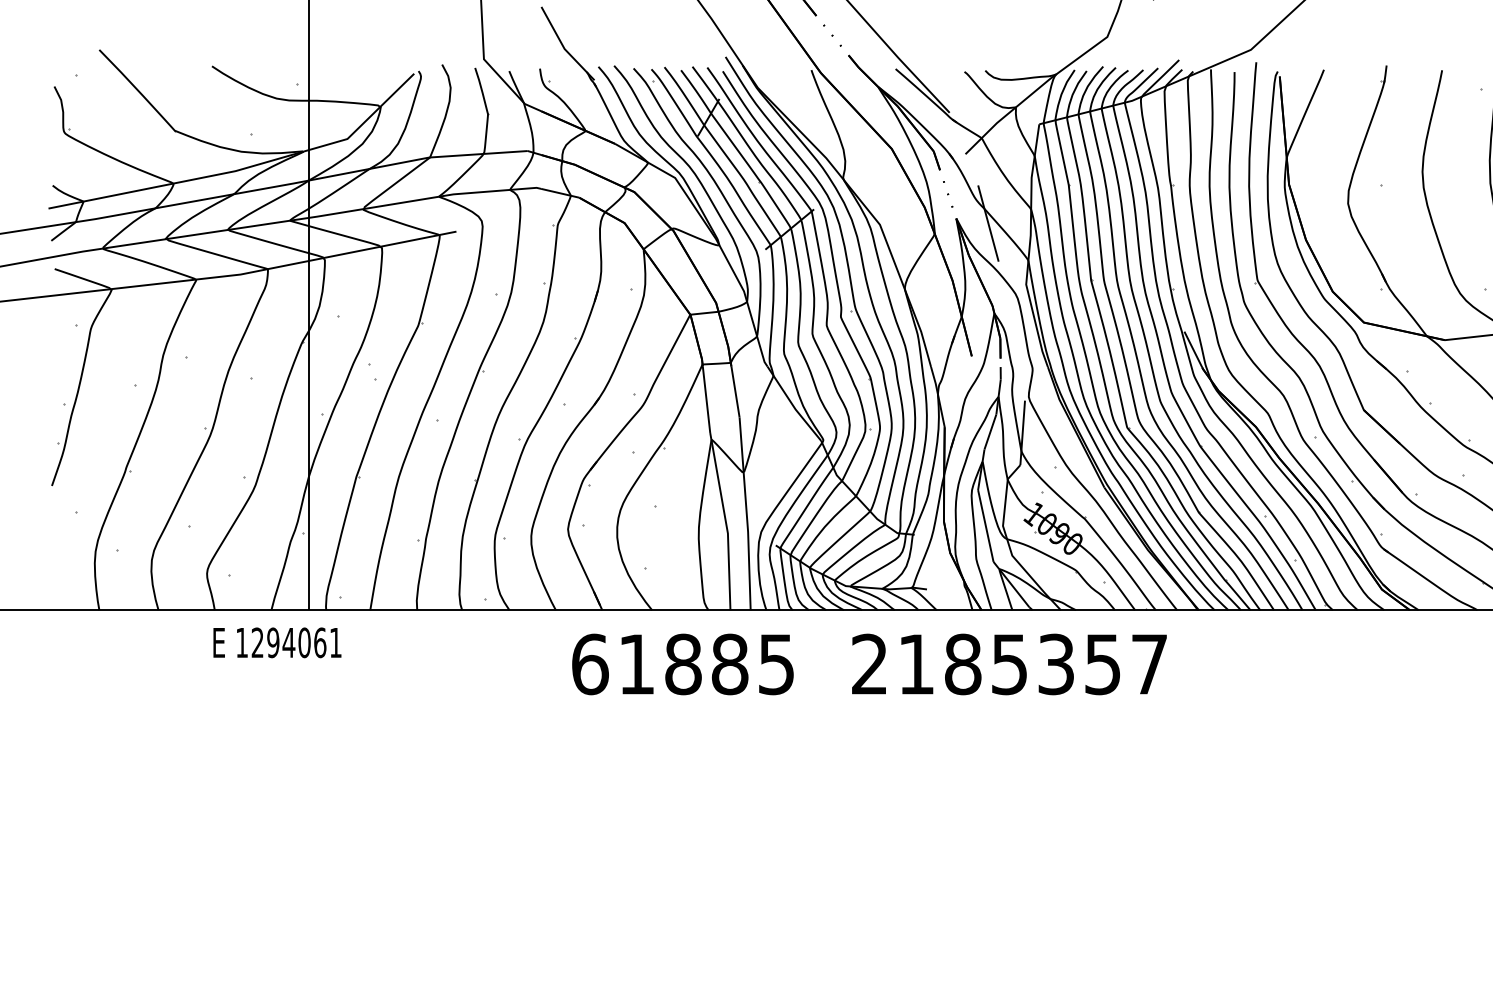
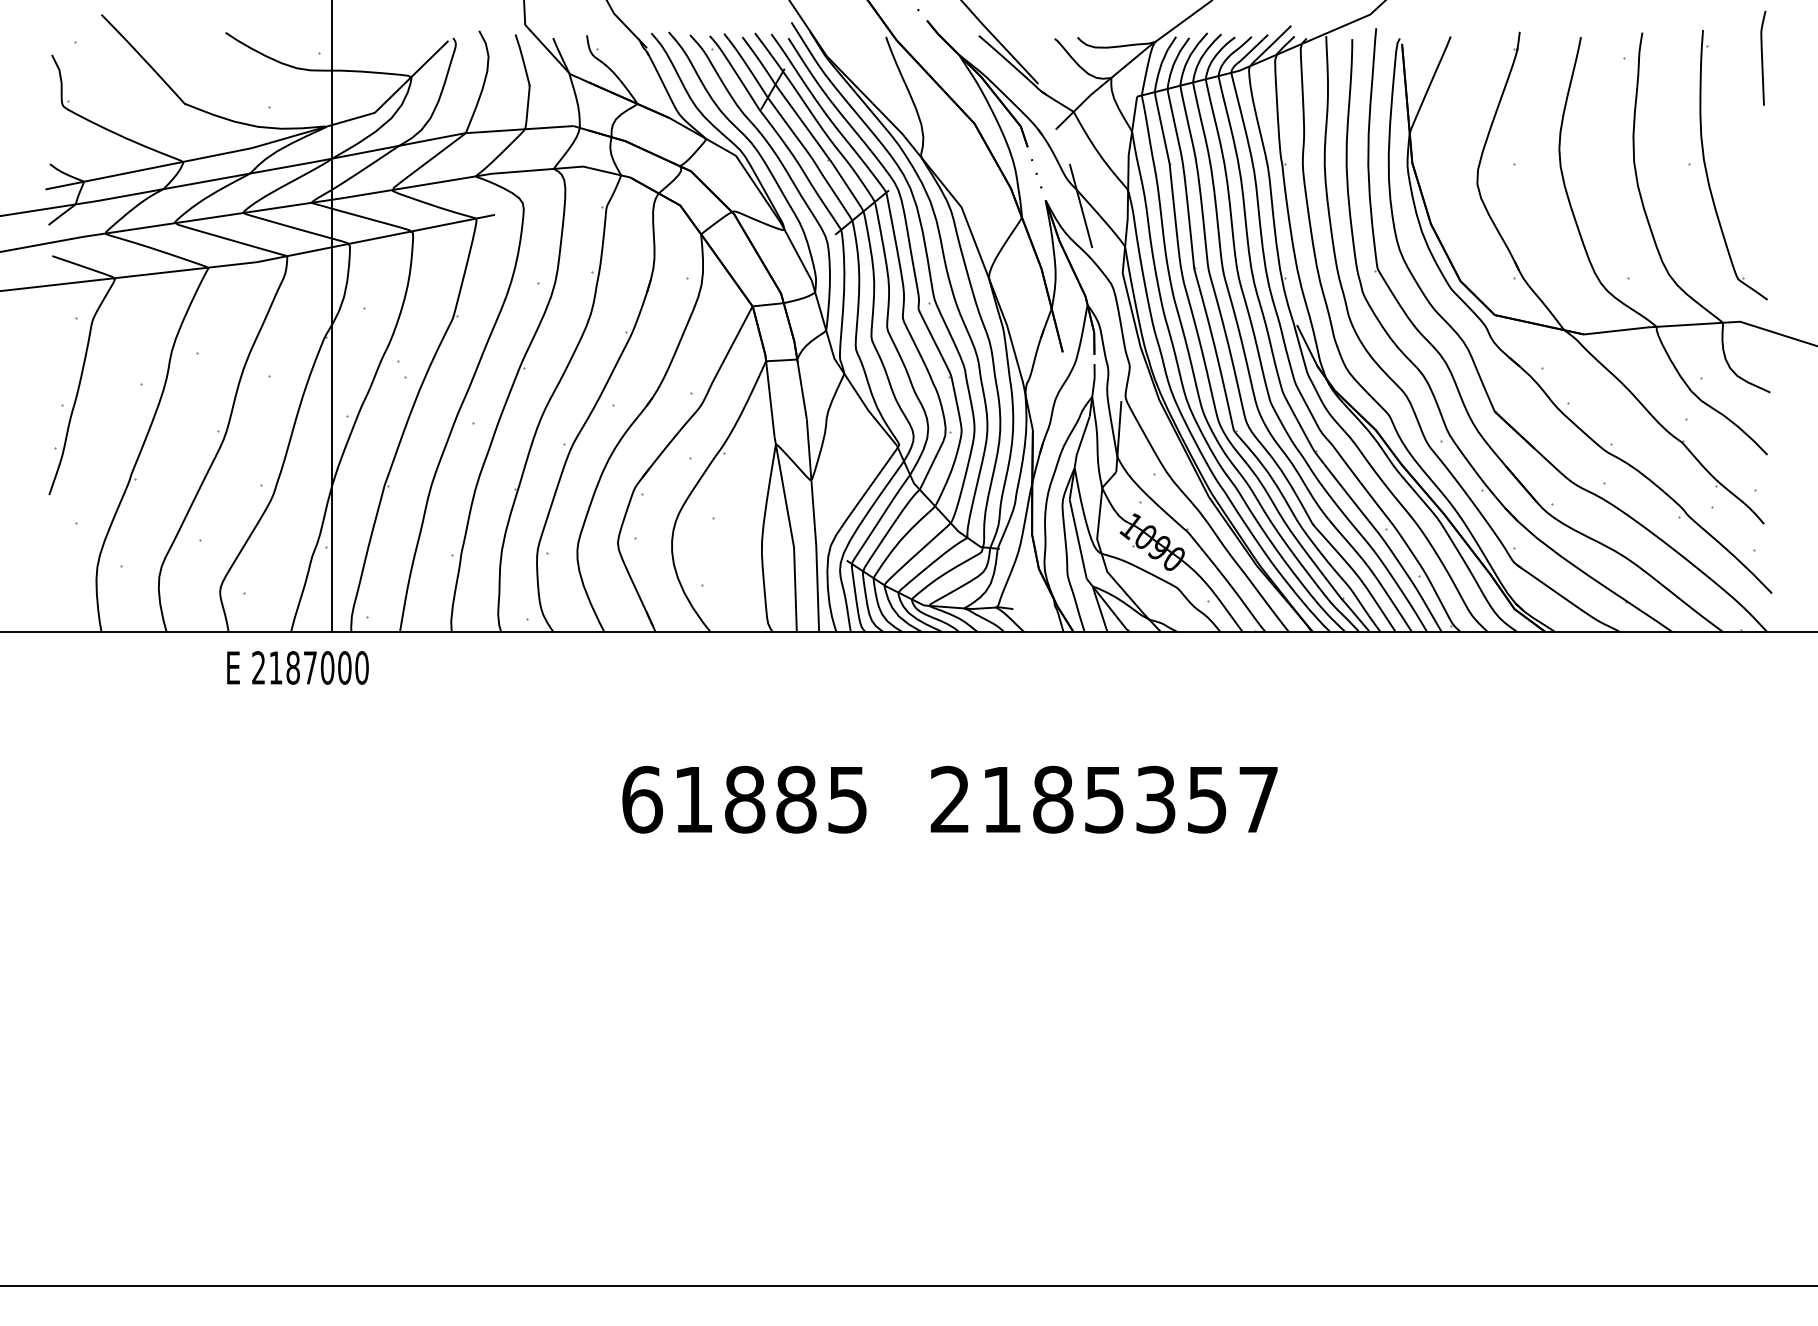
text: (289, 642) -> (310, 667), 1294061 -> 2187000
text: (869, 664) -> (949, 799), moved

